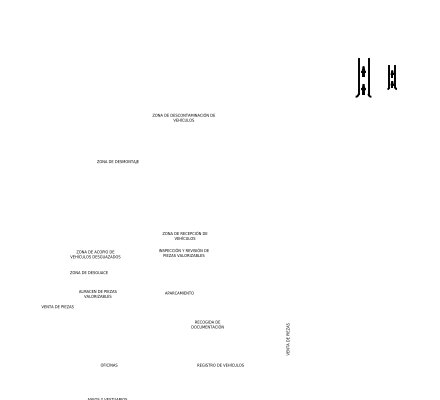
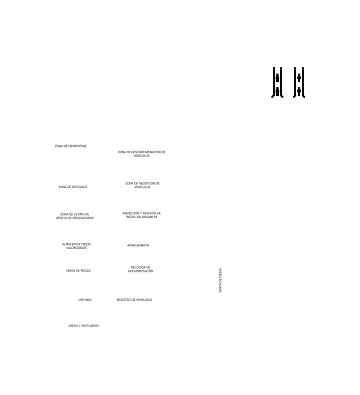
part: (391, 77) -> (298, 82), size x1.67
text: (183, 117) -> (141, 153), moved
text: (117, 162) -> (70, 146), moved
text: (183, 236) -> (141, 185), moved
text: (88, 272) -> (72, 186), moved
text: (58, 306) -> (78, 270), moved
text: (207, 323) -> (140, 268), moved
text: (219, 364) -> (133, 299), moved

